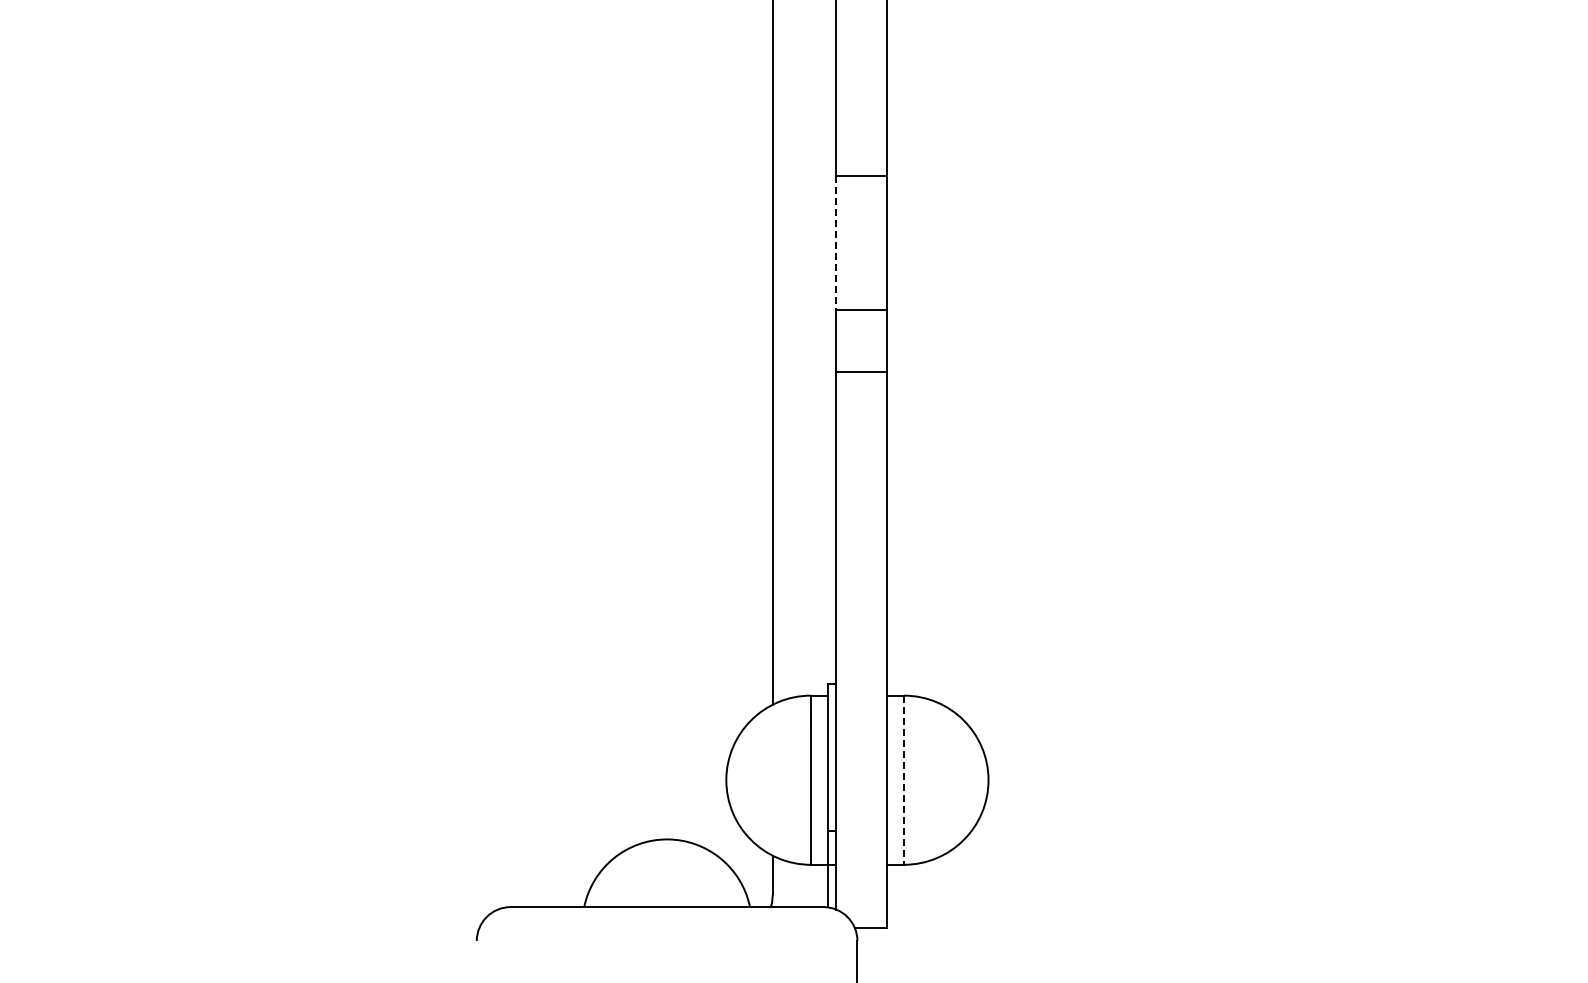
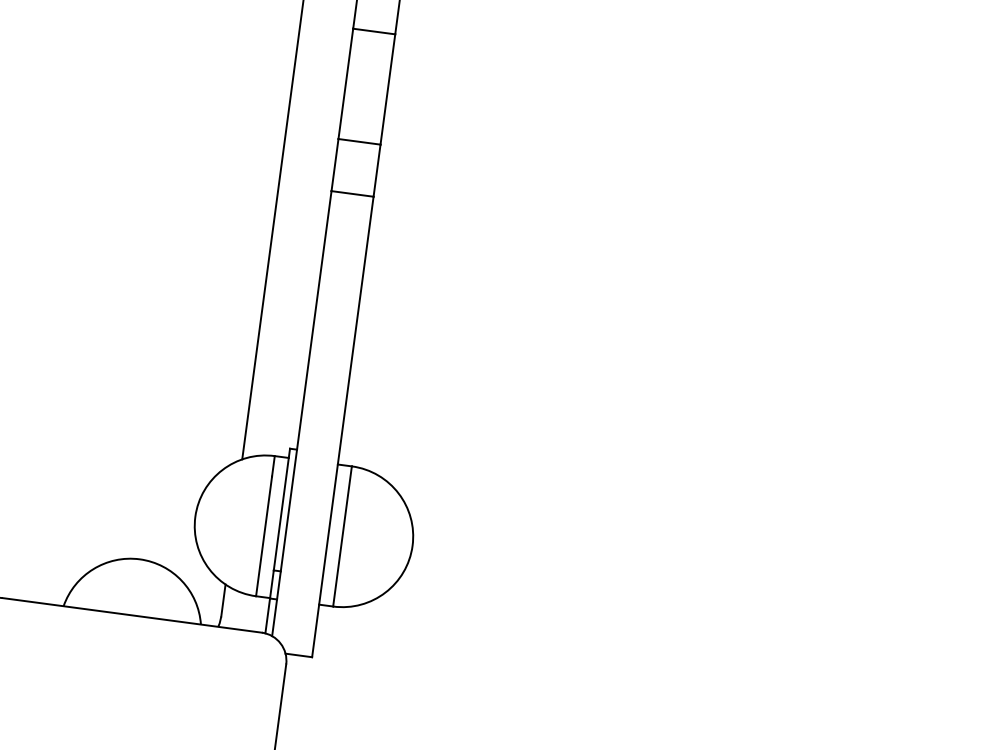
line: (836, 242) -> (346, 83), dashed -> solid
line: (903, 780) -> (342, 536), dashed -> solid

